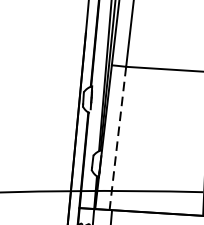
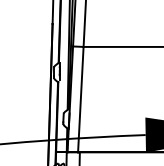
line: (117, 138) -> (80, 99), dashed -> solid

